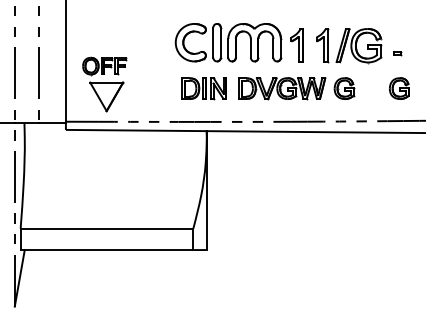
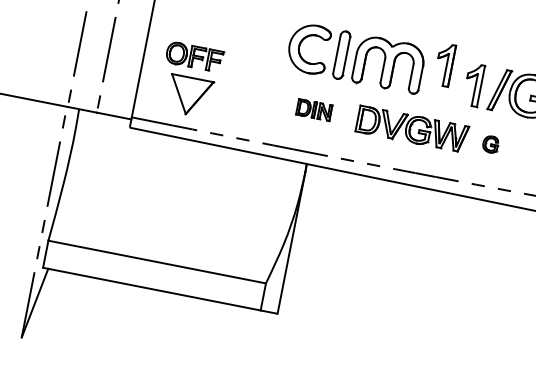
part: (296, 45) -> (443, 64), moved
part: (203, 88) -> (313, 109), size x0.6
part: (344, 88) -> (490, 144), size x0.6

